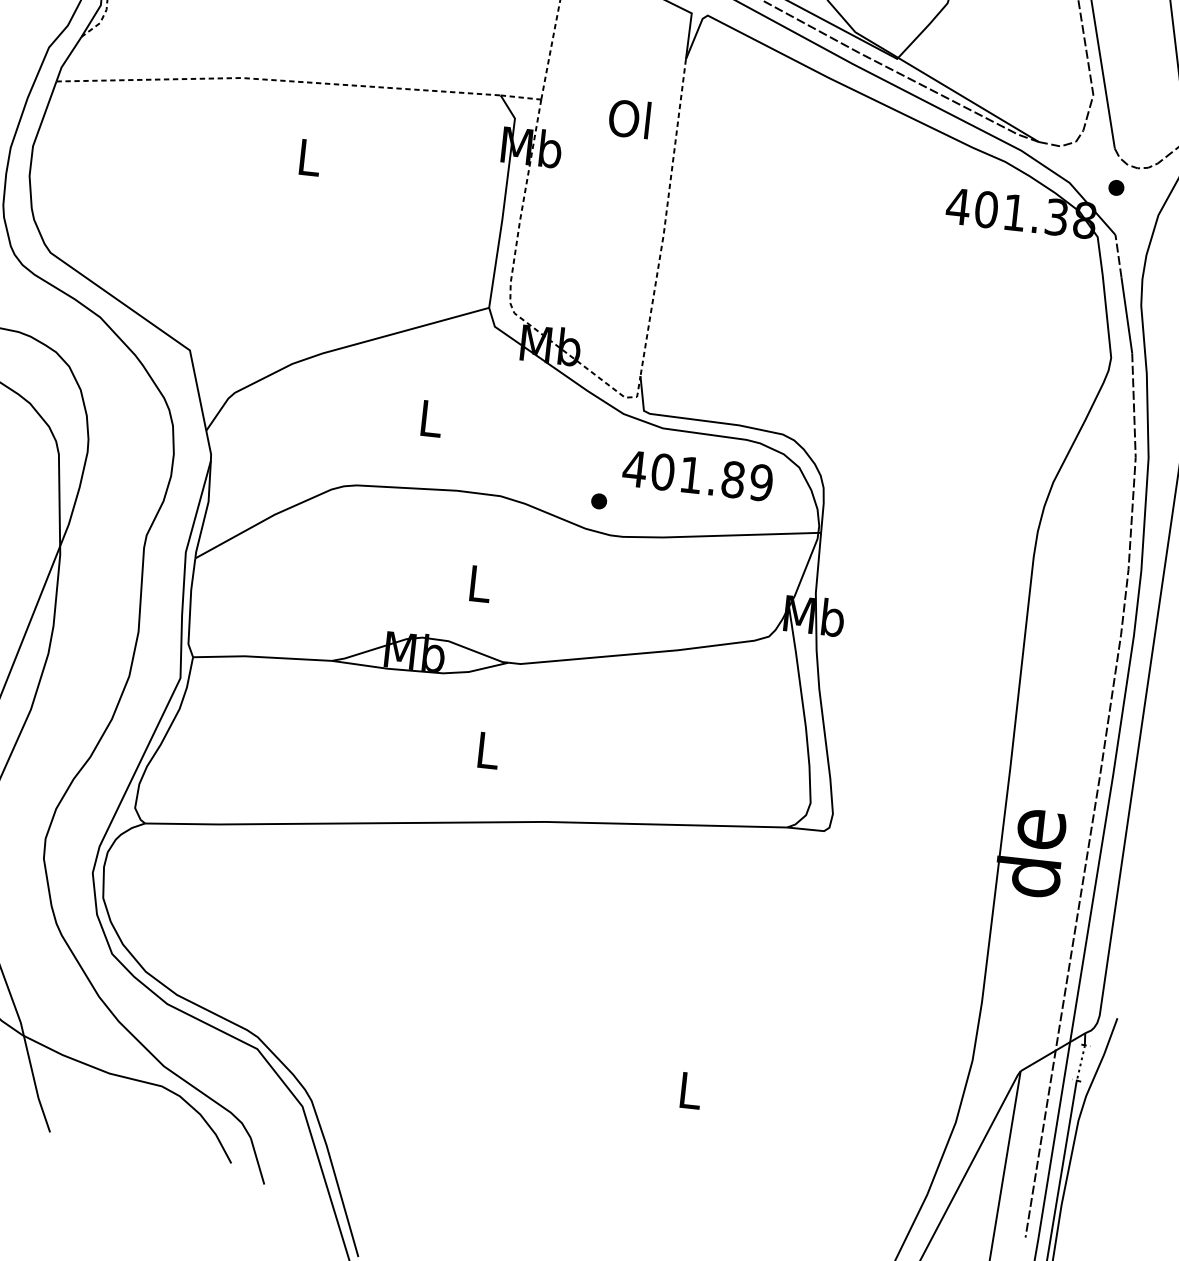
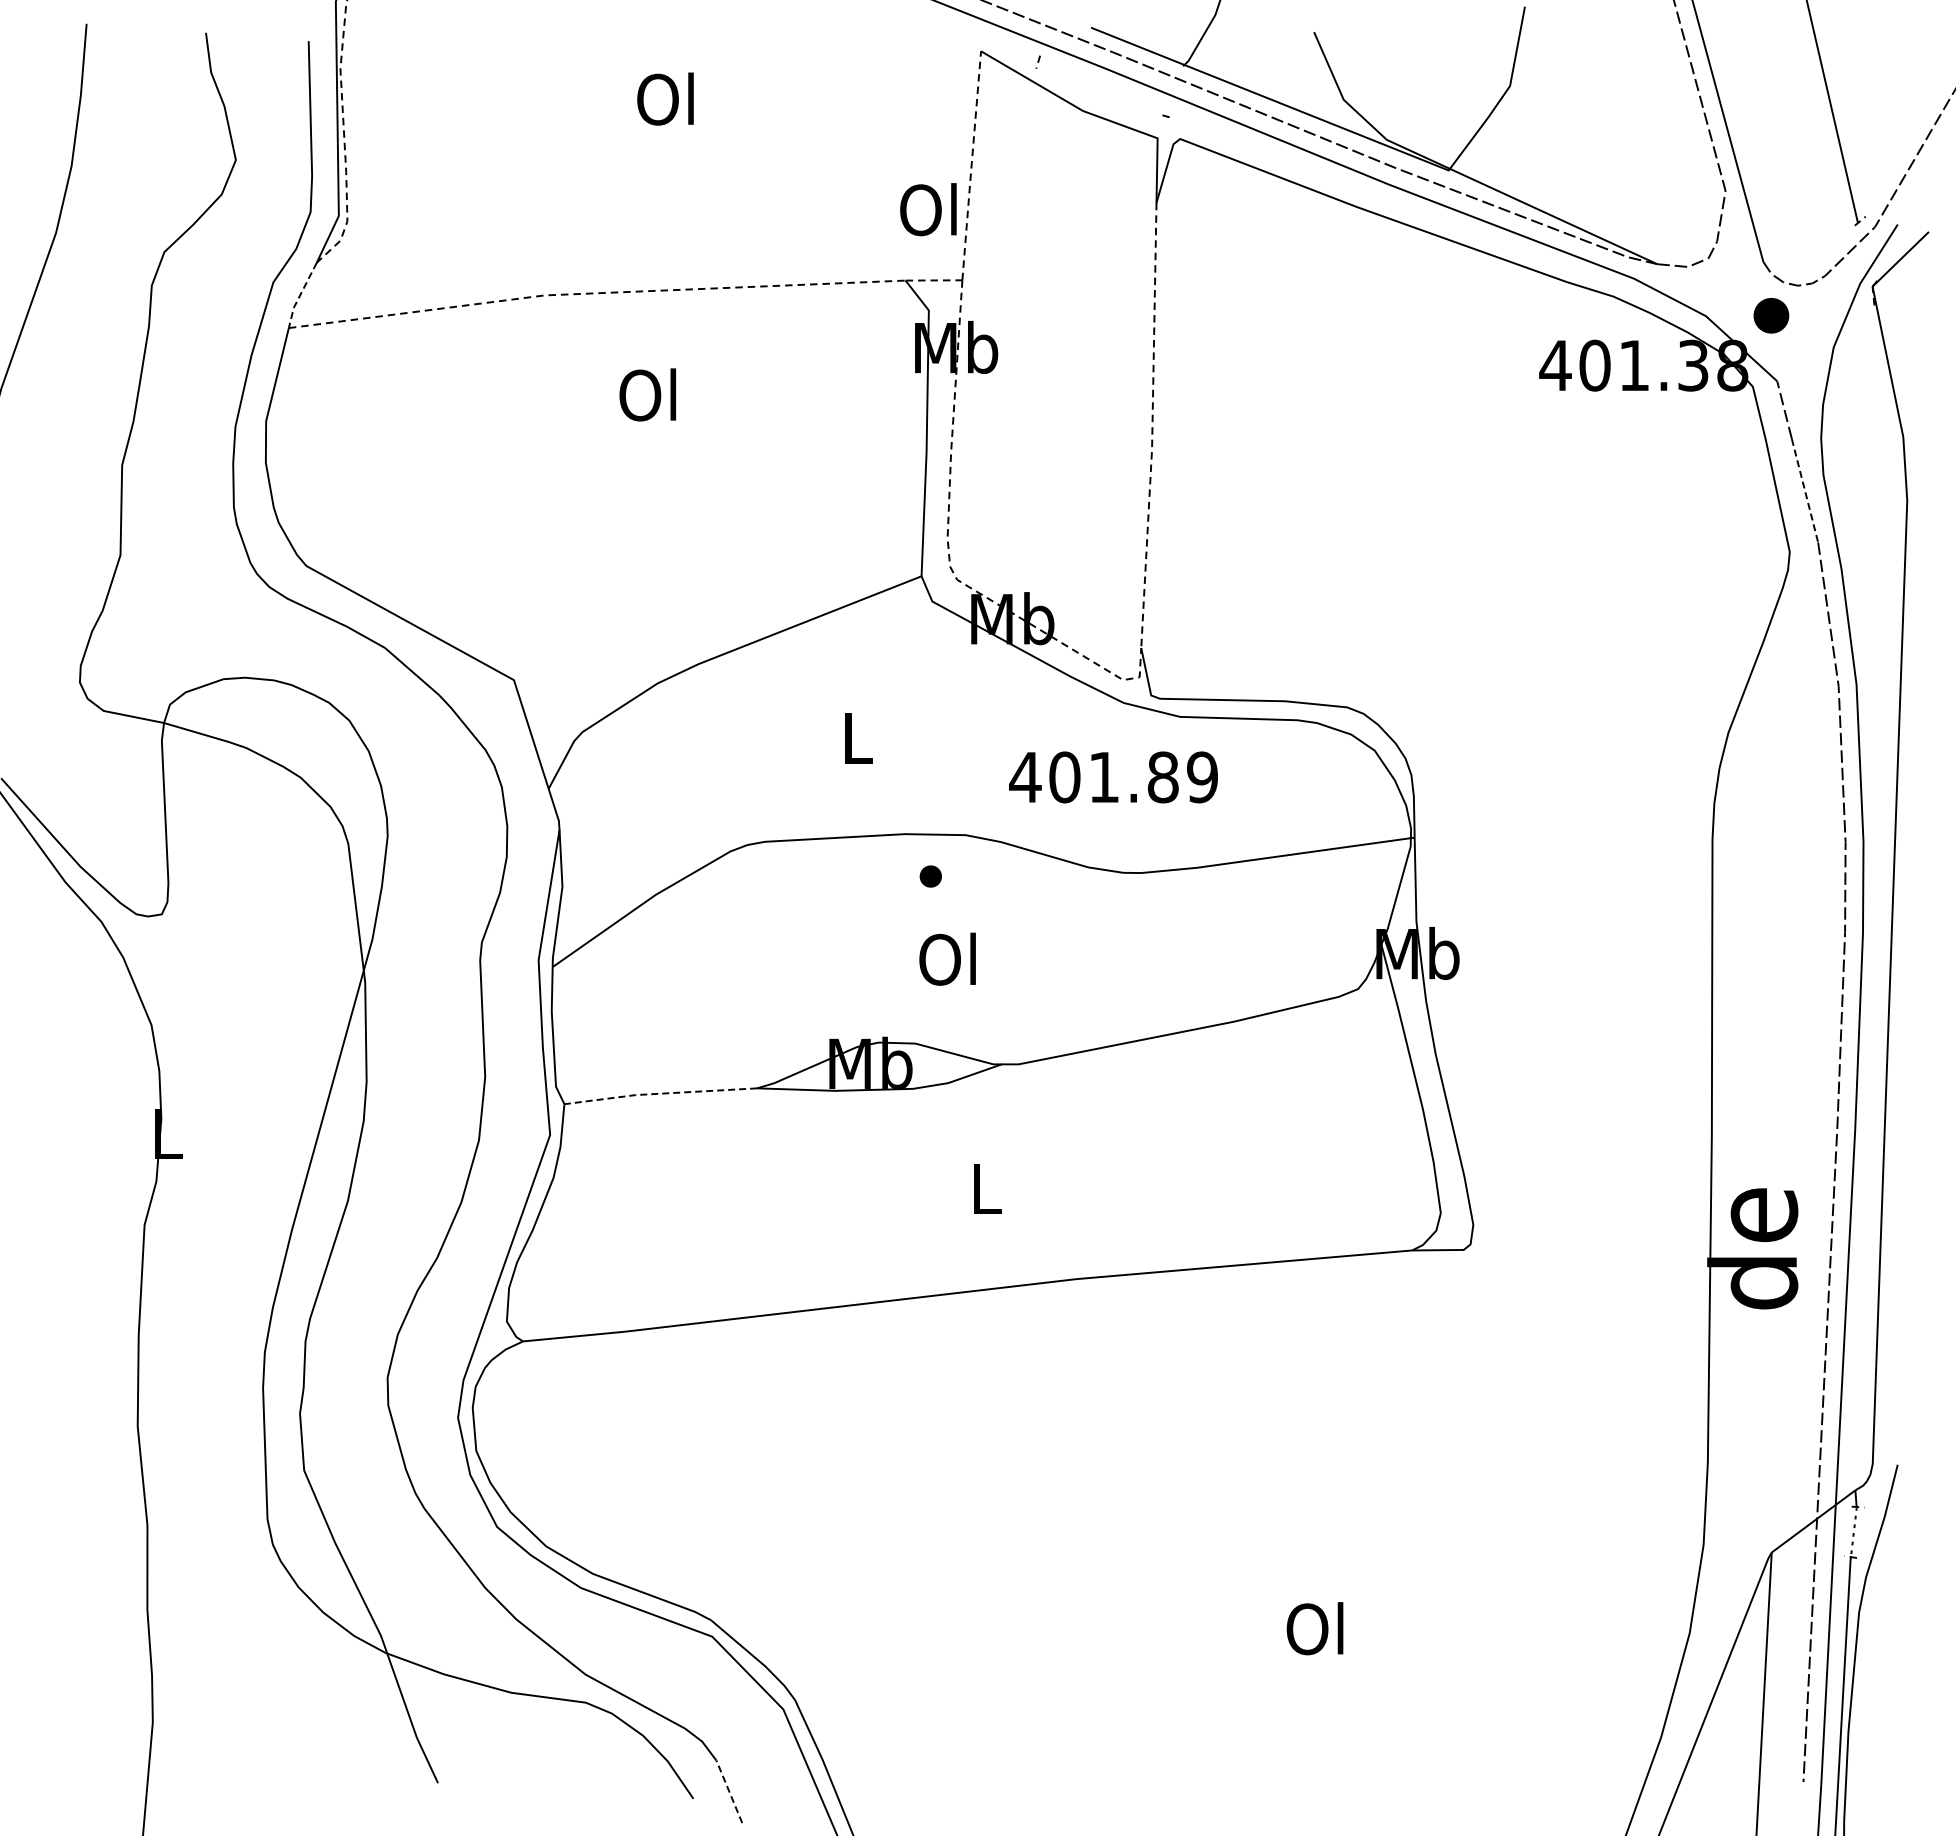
line: (67, 59) -> (300, 295), solid -> dashed
text: (629, 118) -> (928, 209), moved
text: (307, 156) -> (647, 394), L -> Ol
part: (1116, 188) -> (1771, 316), size x1.6
line: (1127, 315) -> (1805, 491), solid -> dashed
text: (697, 475) -> (1113, 777), moved
part: (598, 501) -> (930, 876), moved
text: (478, 582) -> (947, 958), L -> Ol
line: (261, 656) -> (659, 1093), solid -> dashed
text: (688, 1089) -> (1314, 1628), L -> Ol
line: (257, 1160) -> (729, 1791), solid -> dashed

